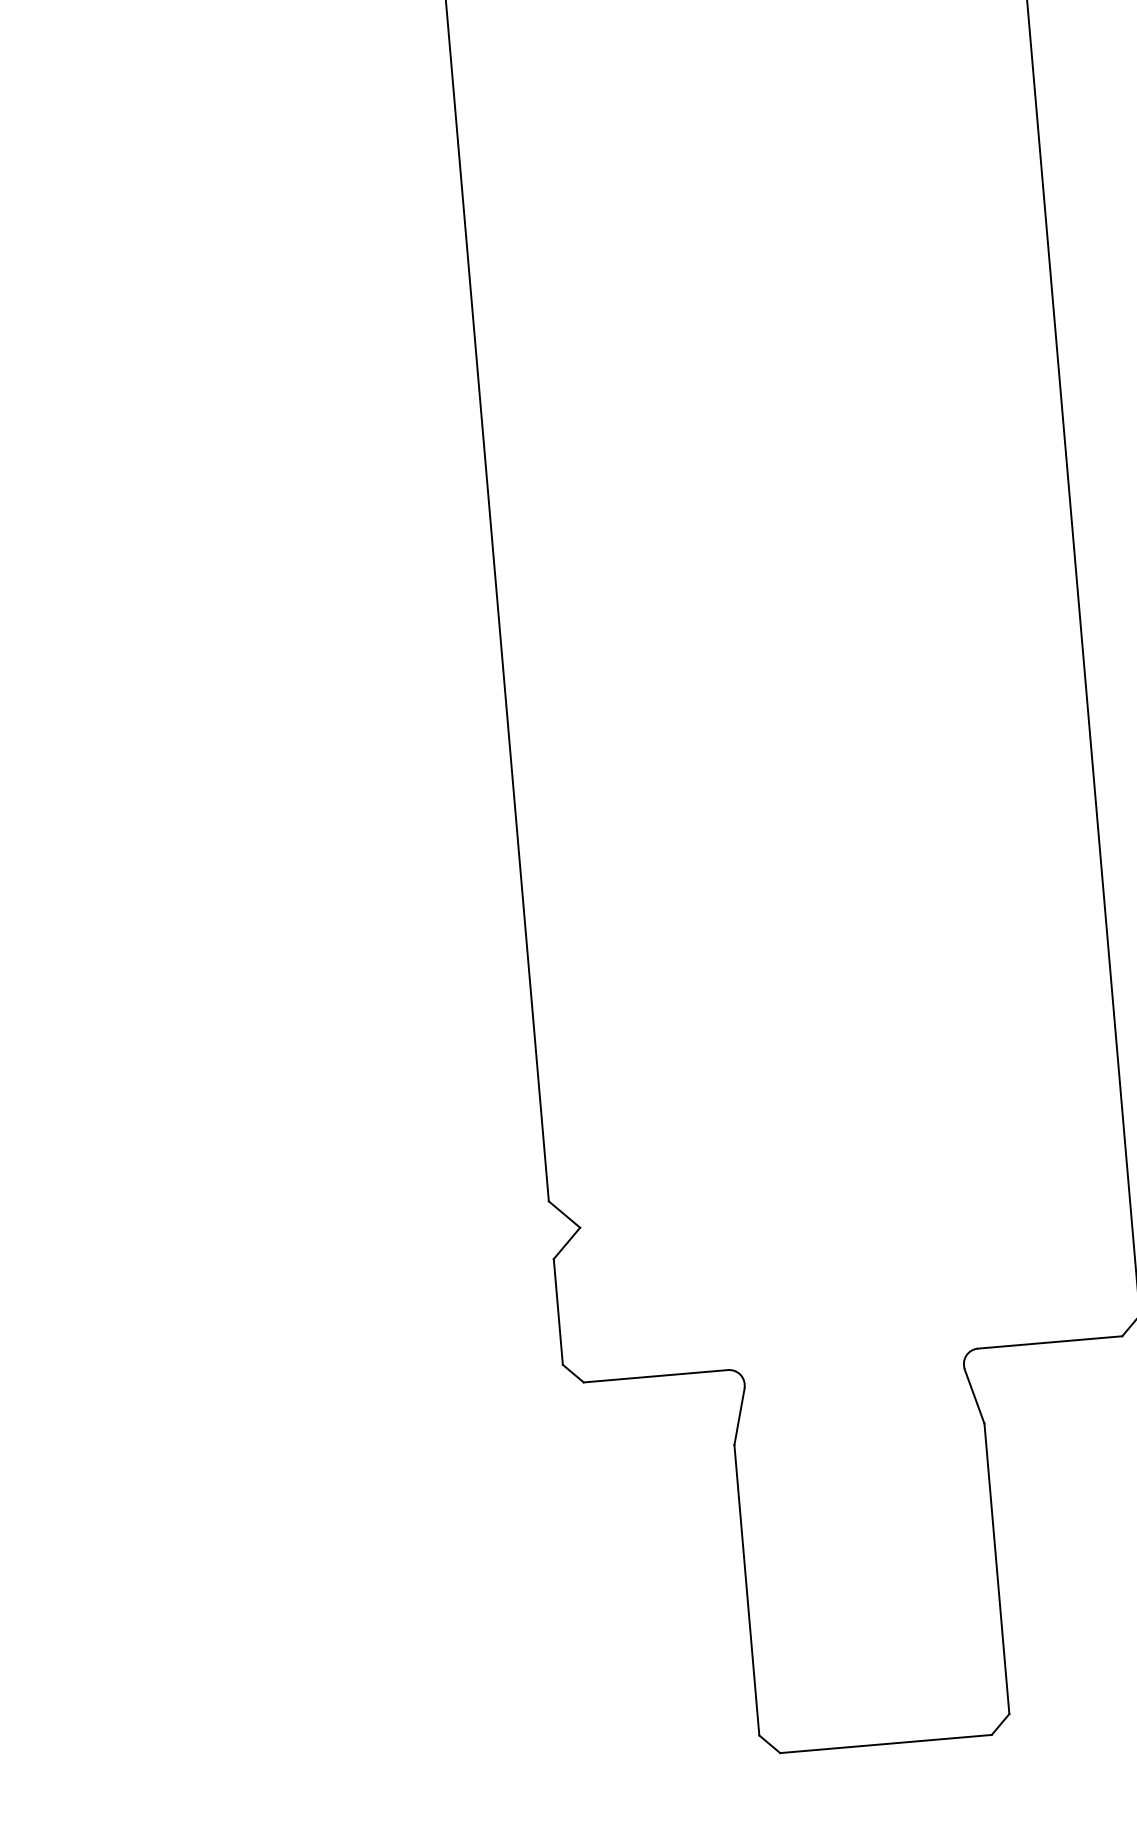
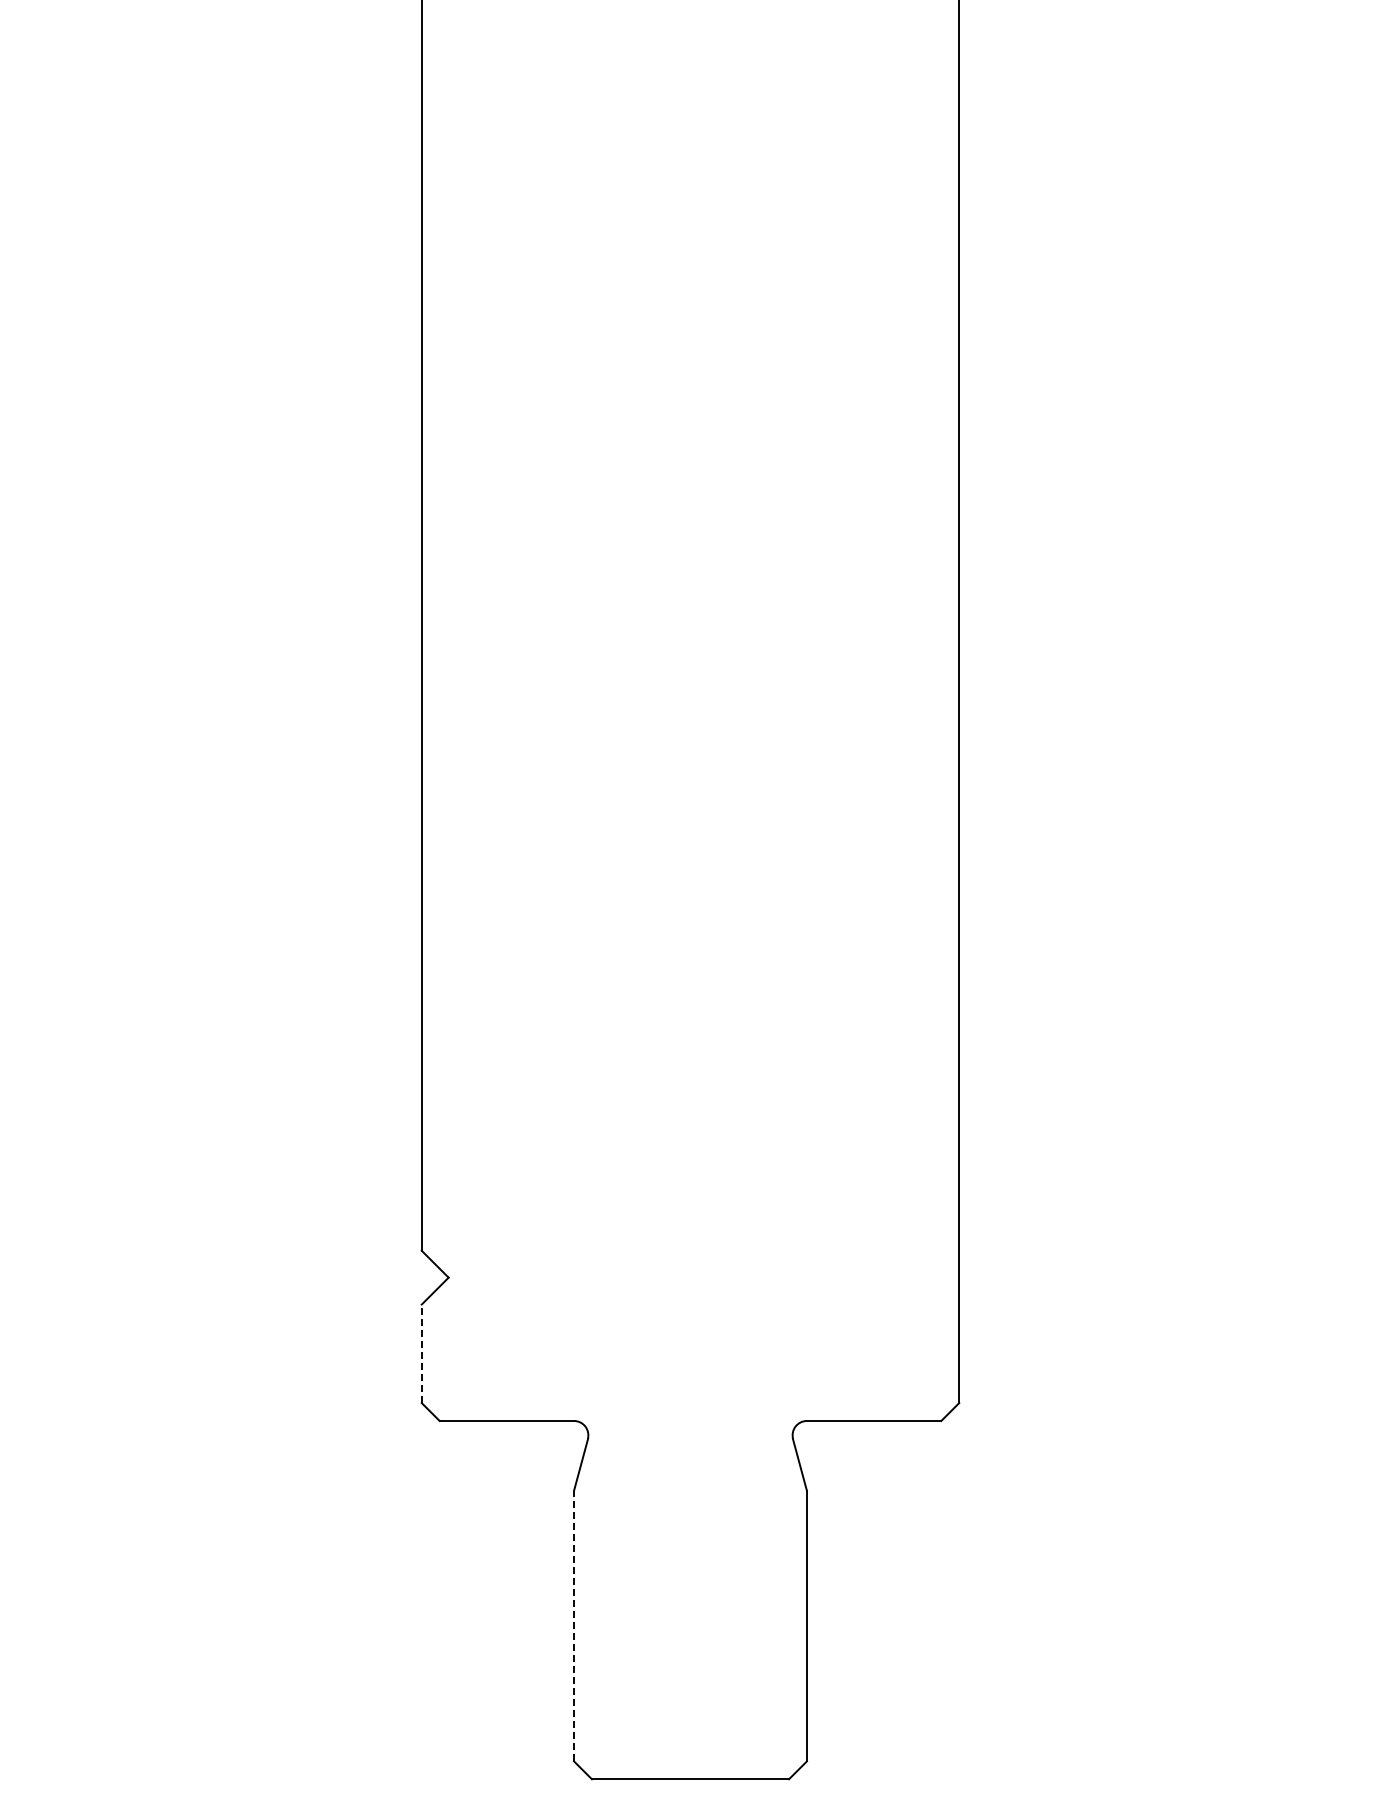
line: (558, 1311) -> (421, 1353), solid -> dashed
line: (747, 1589) -> (574, 1625), solid -> dashed

